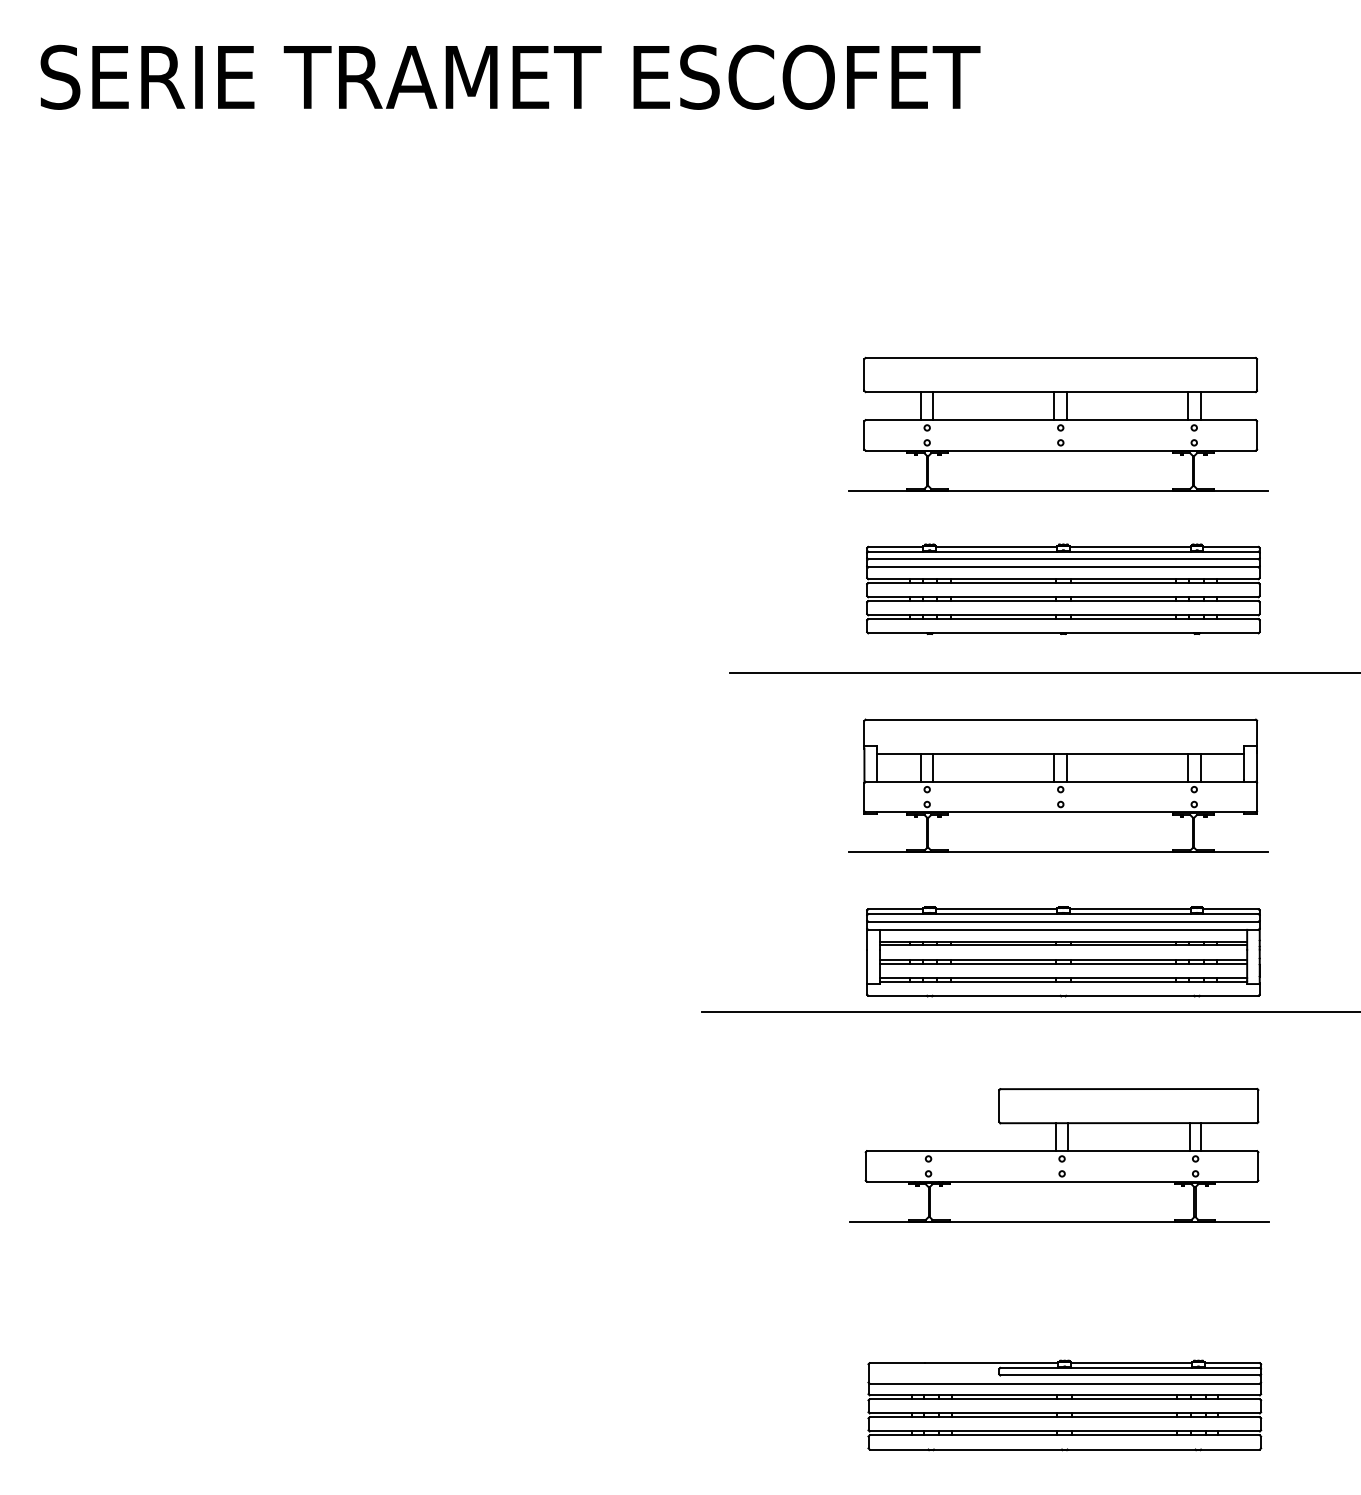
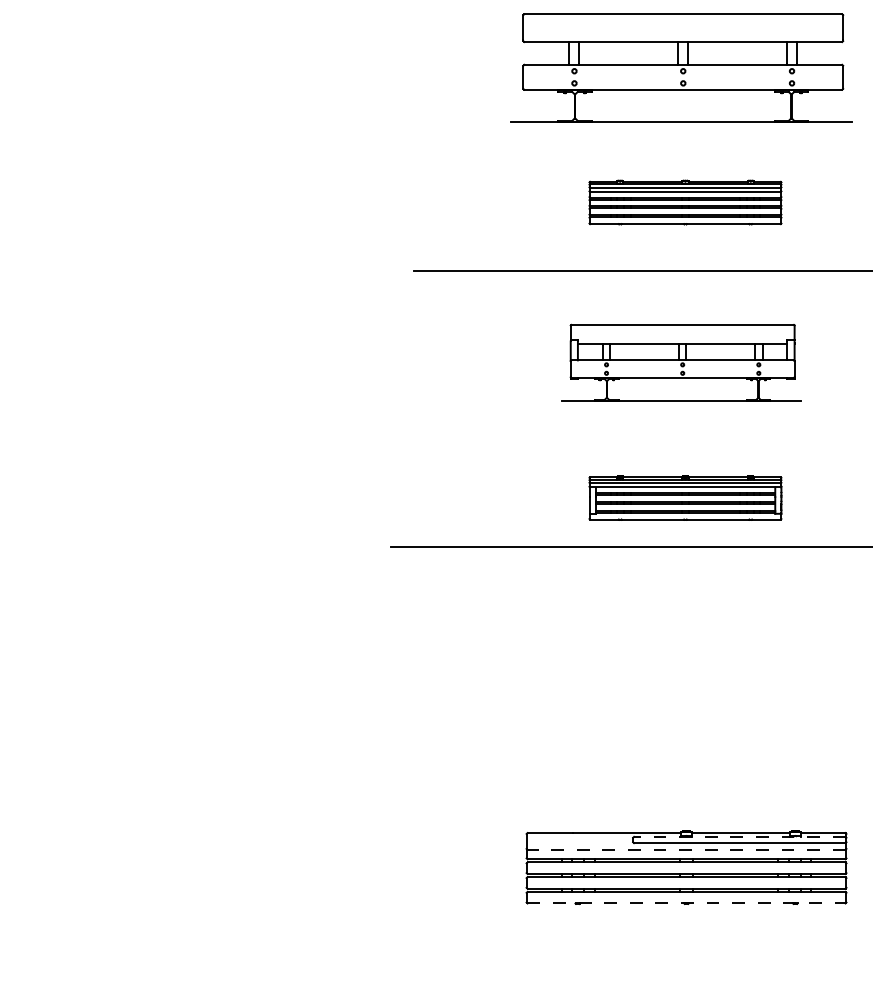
part: (1063, 588) -> (685, 202), size x0.6
part: (1058, 785) -> (681, 362), size x0.7
part: (1063, 951) -> (685, 497), size x0.6
part: (1059, 1154) -> (682, 663), removed
line: (1130, 1367) -> (740, 836), solid -> dashed
line: (1064, 1383) -> (686, 849), solid -> dashed
line: (1065, 1449) -> (687, 903), solid -> dashed

